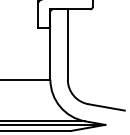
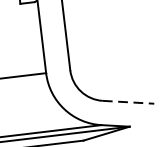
line: (107, 107) -> (129, 102), solid -> dashed

